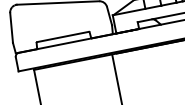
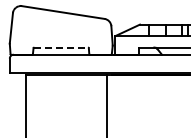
line: (63, 36) -> (61, 47), solid -> dashed

